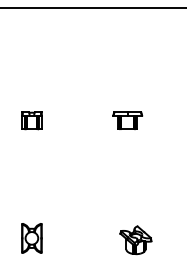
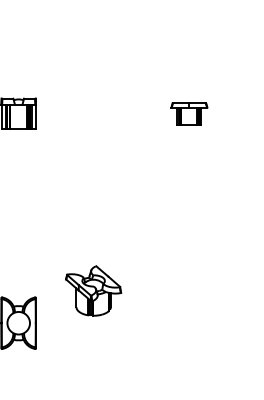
part: (127, 120) -> (188, 113), size x0.7
part: (135, 240) -> (92, 291), moved

